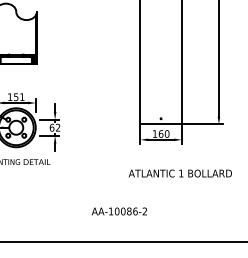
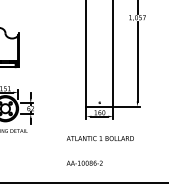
text: (179, 173) -> (99, 138), moved
text: (119, 210) -> (84, 162), moved

